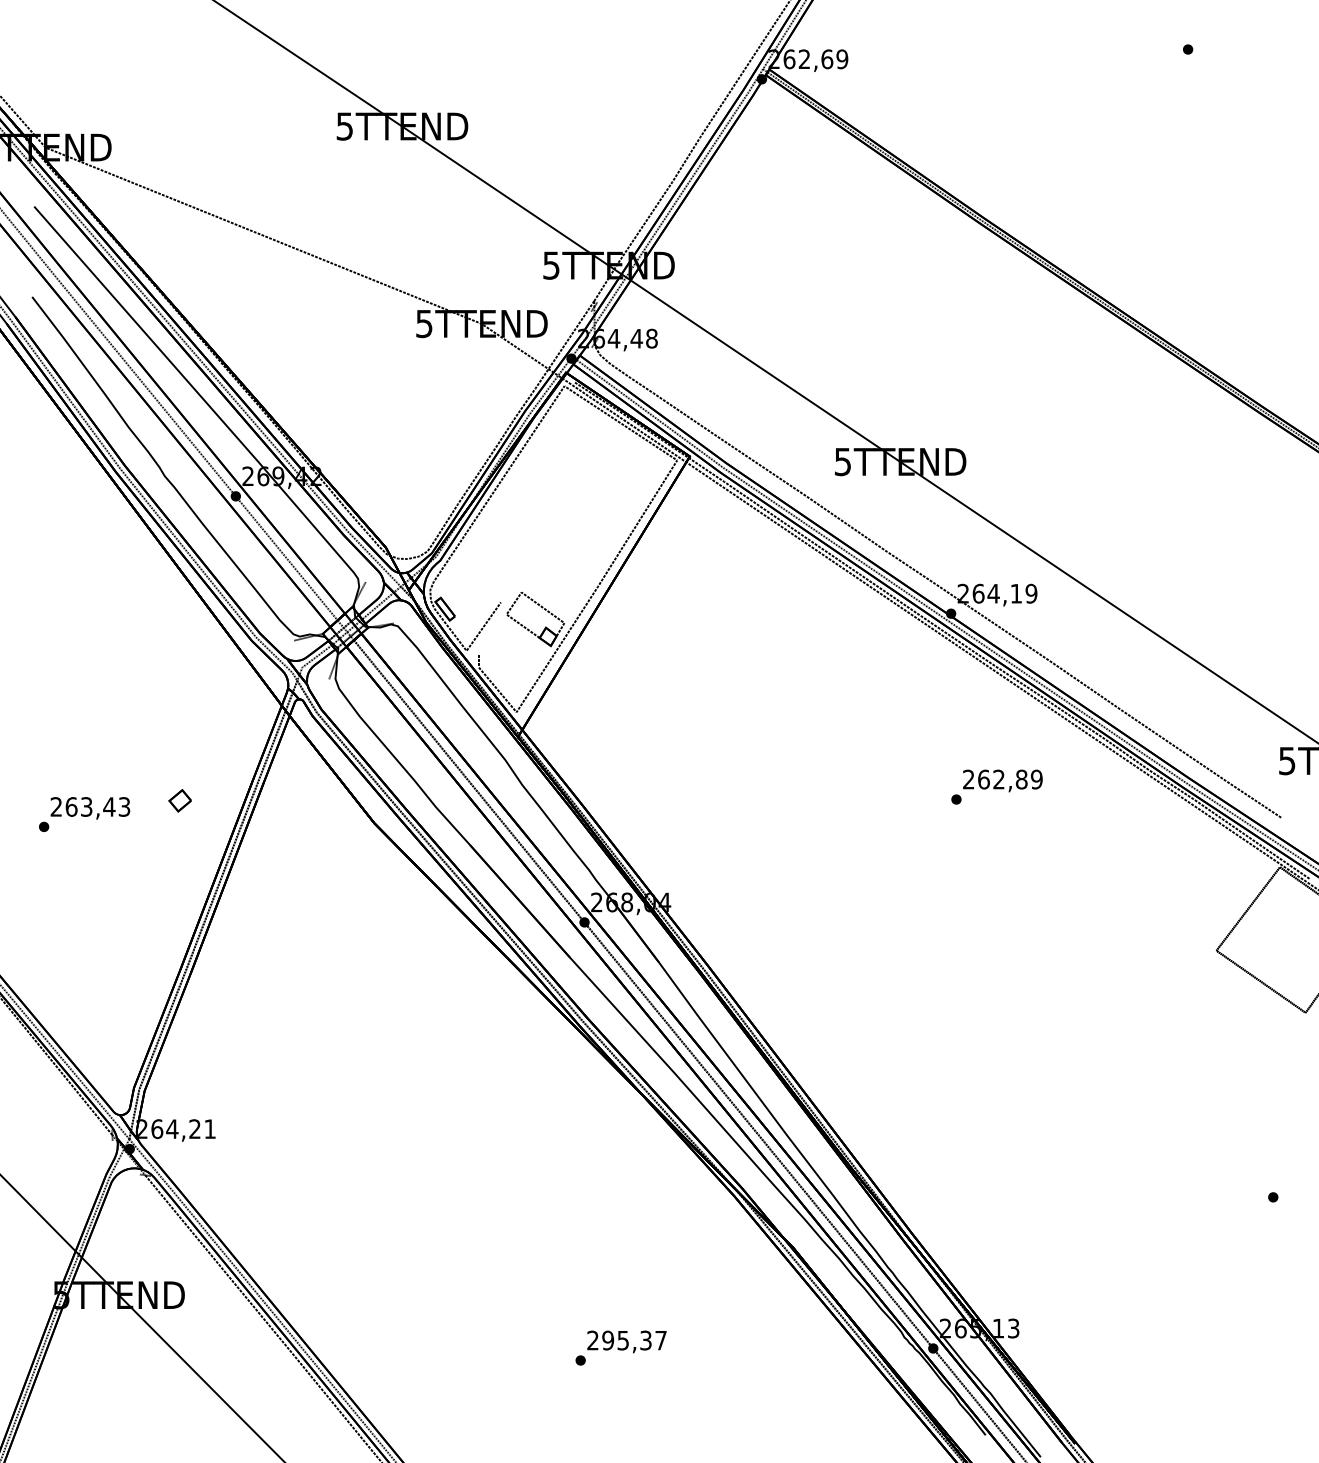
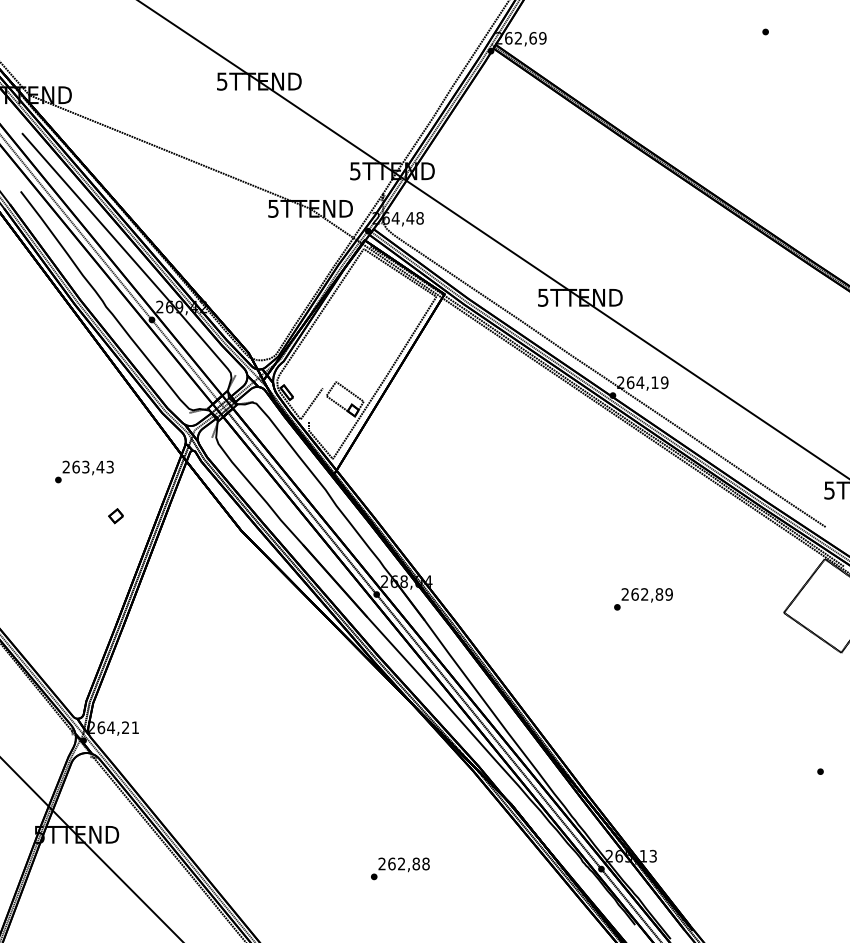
text: (996, 787) -> (643, 599), moved
text: (84, 813) -> (84, 471), moved
text: (633, 1339) -> (408, 863), 295,37 -> 262,88

